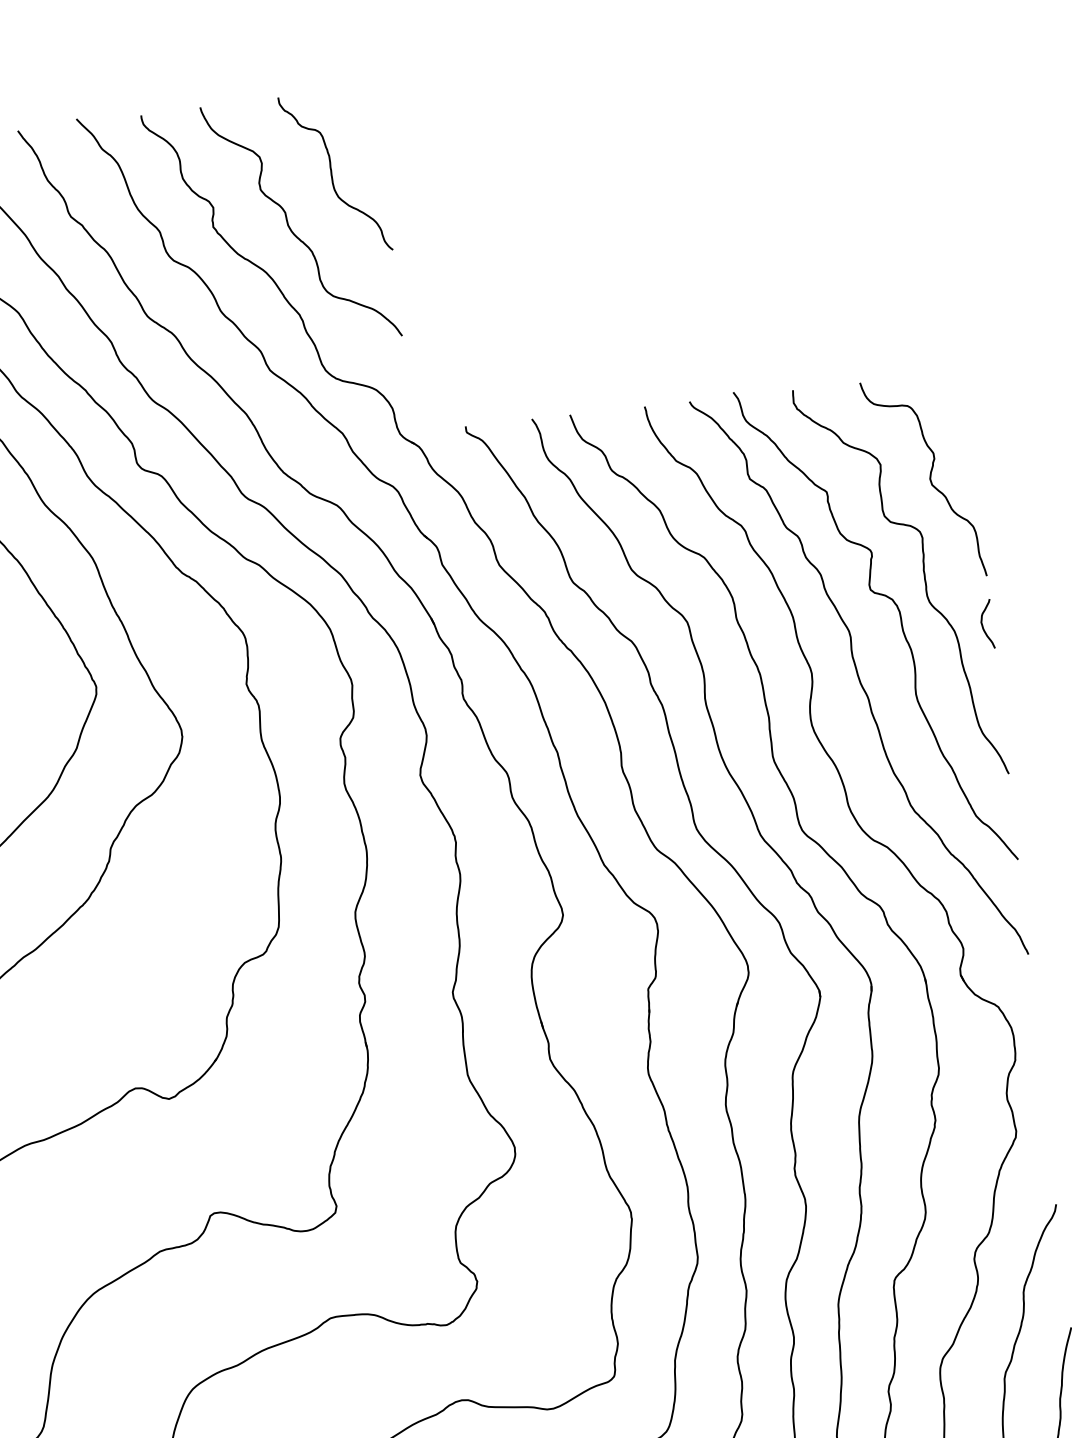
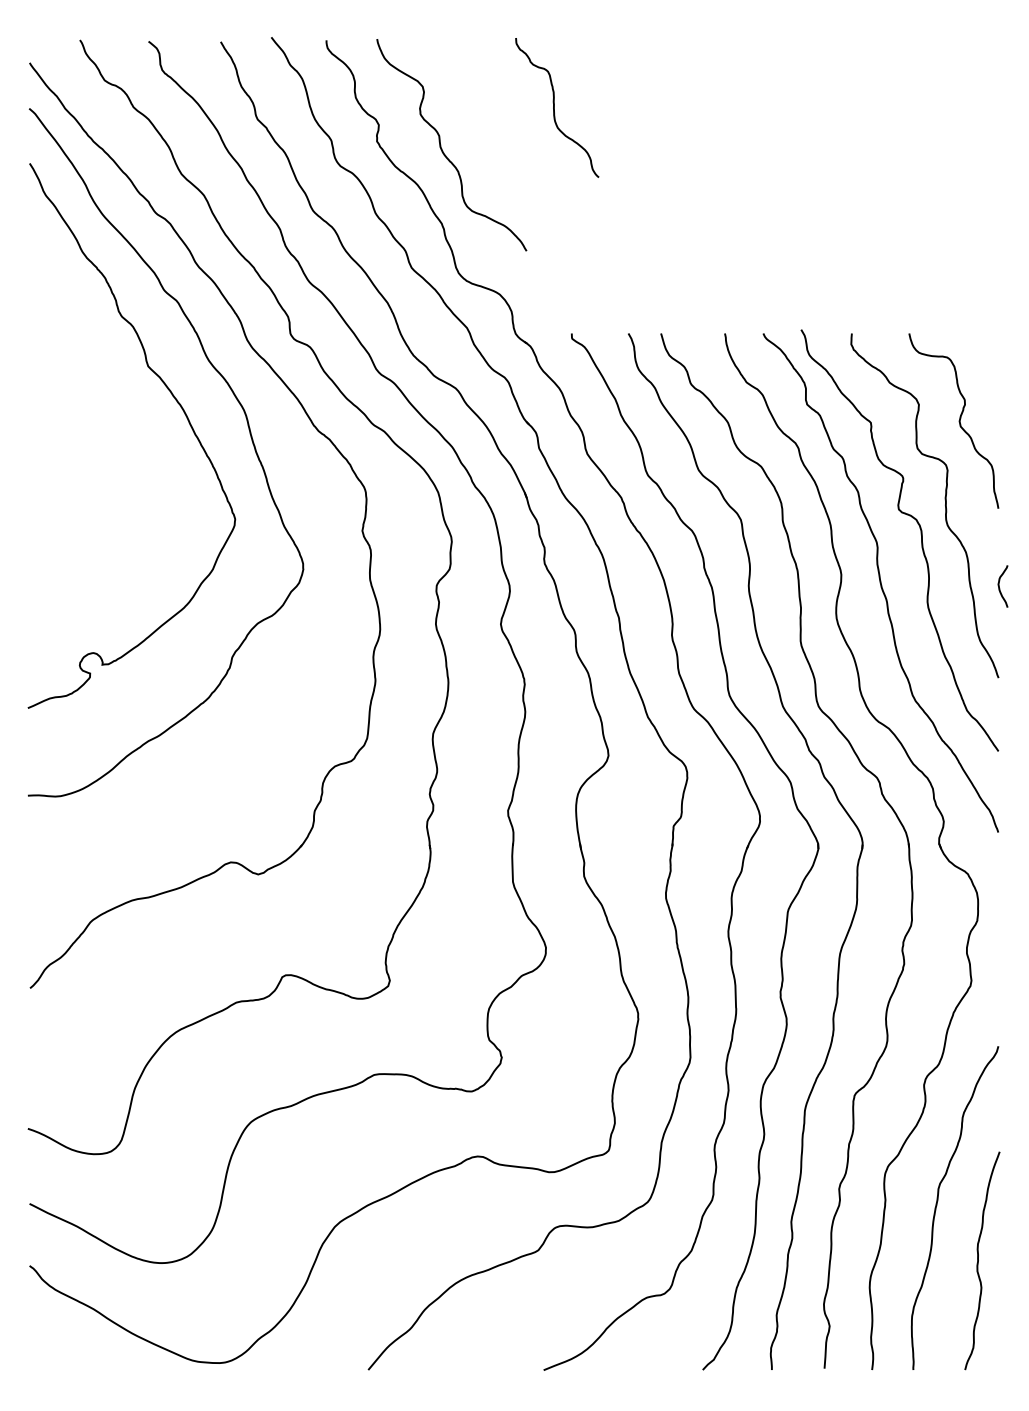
curve: (332, 173) -> (554, 107), moved
curve: (984, 626) -> (1000, 588), moved

